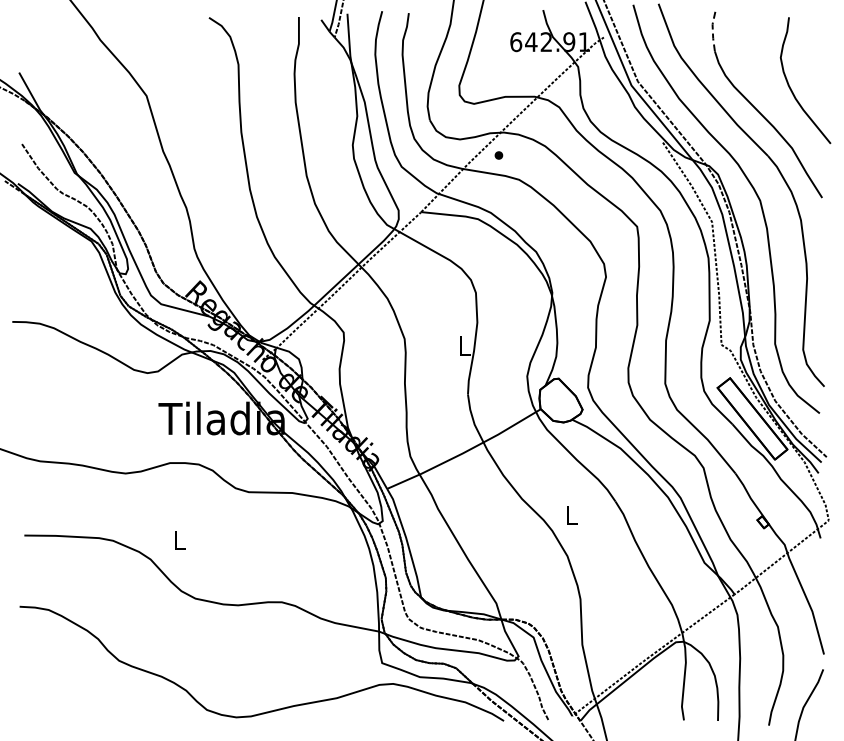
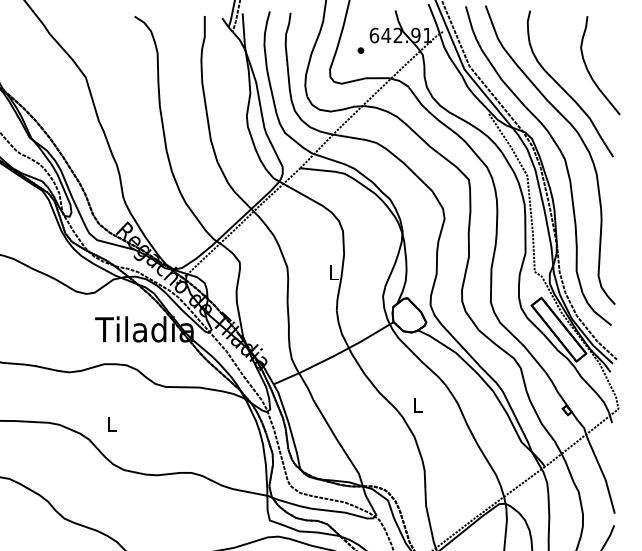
line: (712, 30) -> (527, 26), dashed -> solid
part: (498, 155) -> (360, 50), moved

